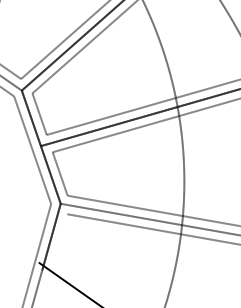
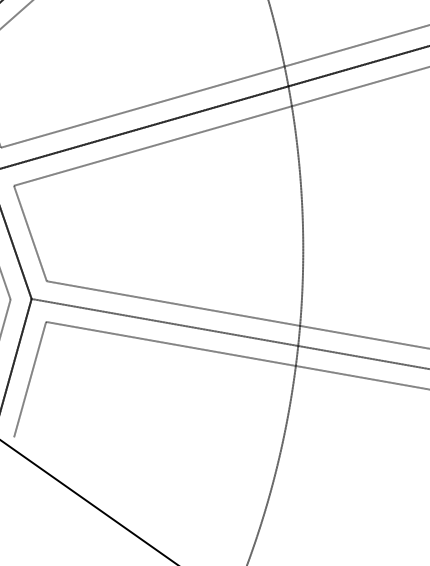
line: (59, 240) -> (28, 379), added

